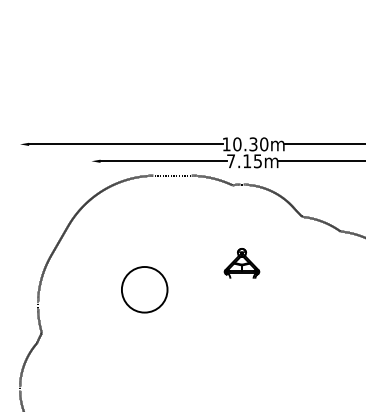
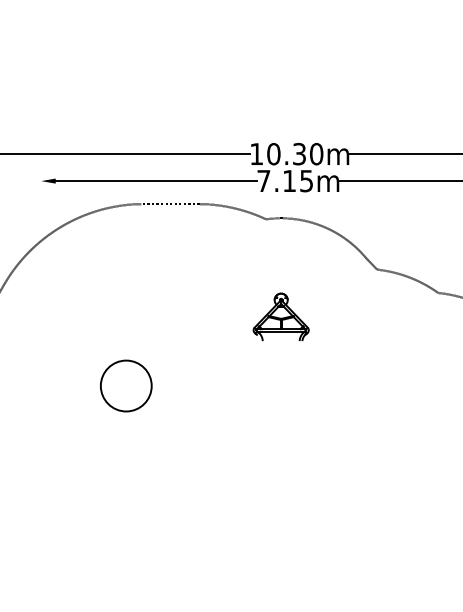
part: (241, 263) -> (280, 316), moved
circle: (144, 289) -> (125, 385), size x0.7

